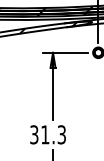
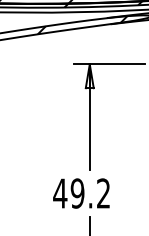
text: (47, 134) -> (81, 192), 31.3 -> 49.2

